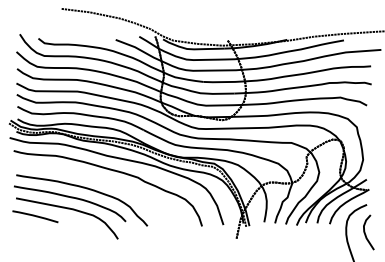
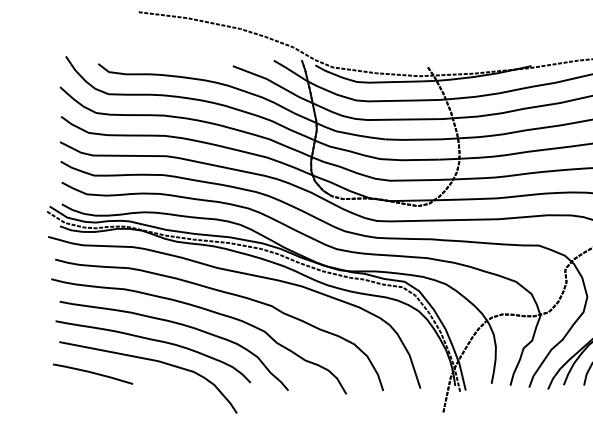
curve: (99, 180) -> (204, 311), added

